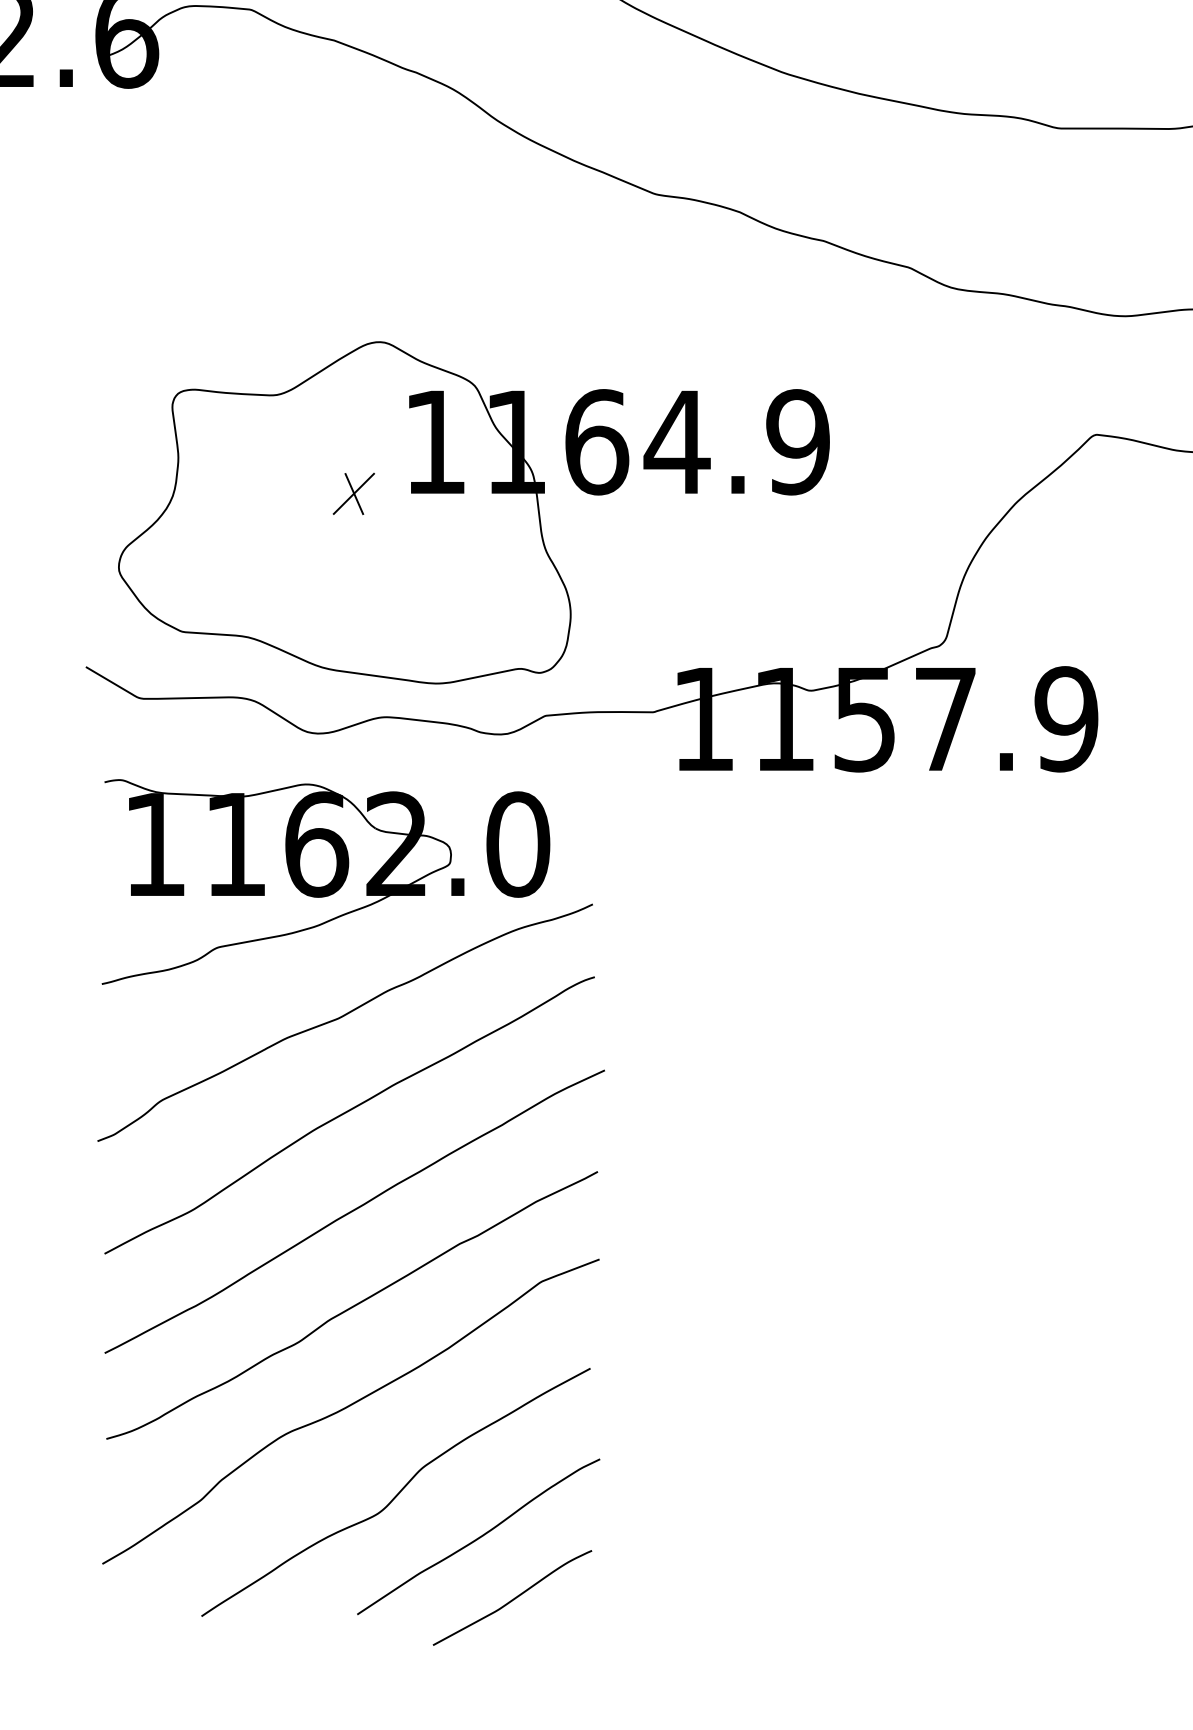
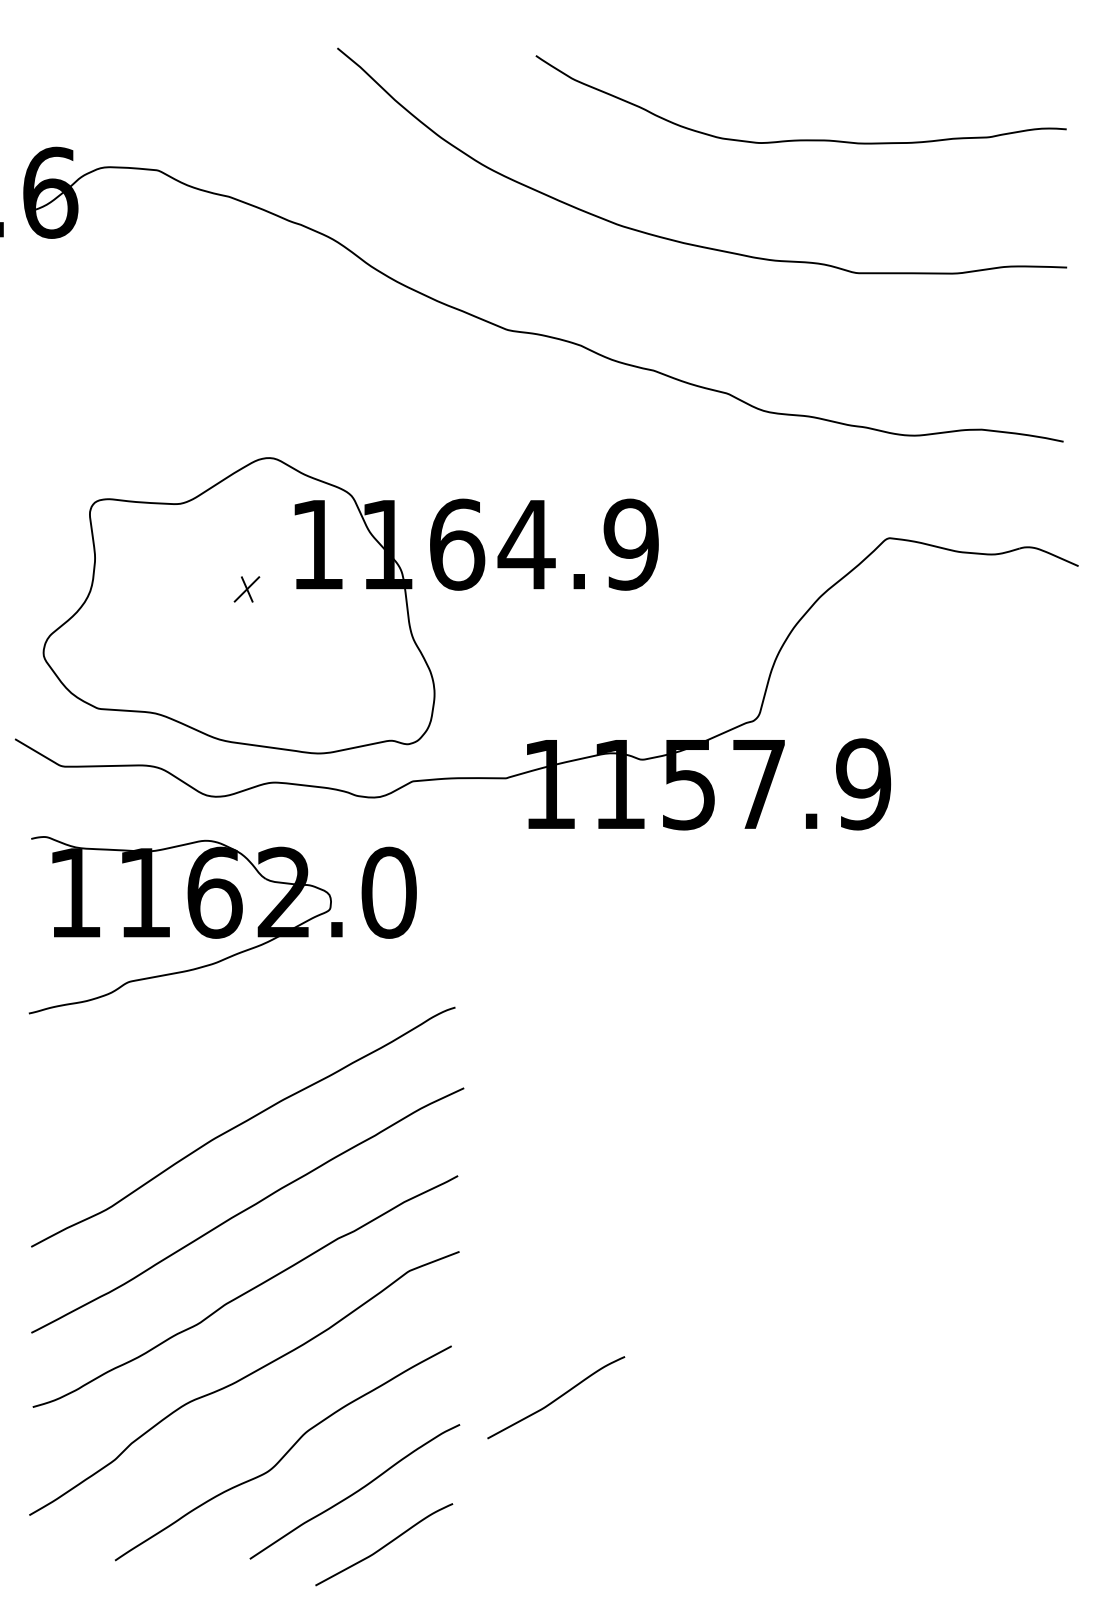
part: (353, 494) -> (246, 589), size x0.7
curve: (342, 1017) -> (237, 1042), removed
curve: (712, 1427) -> (557, 1397), added

